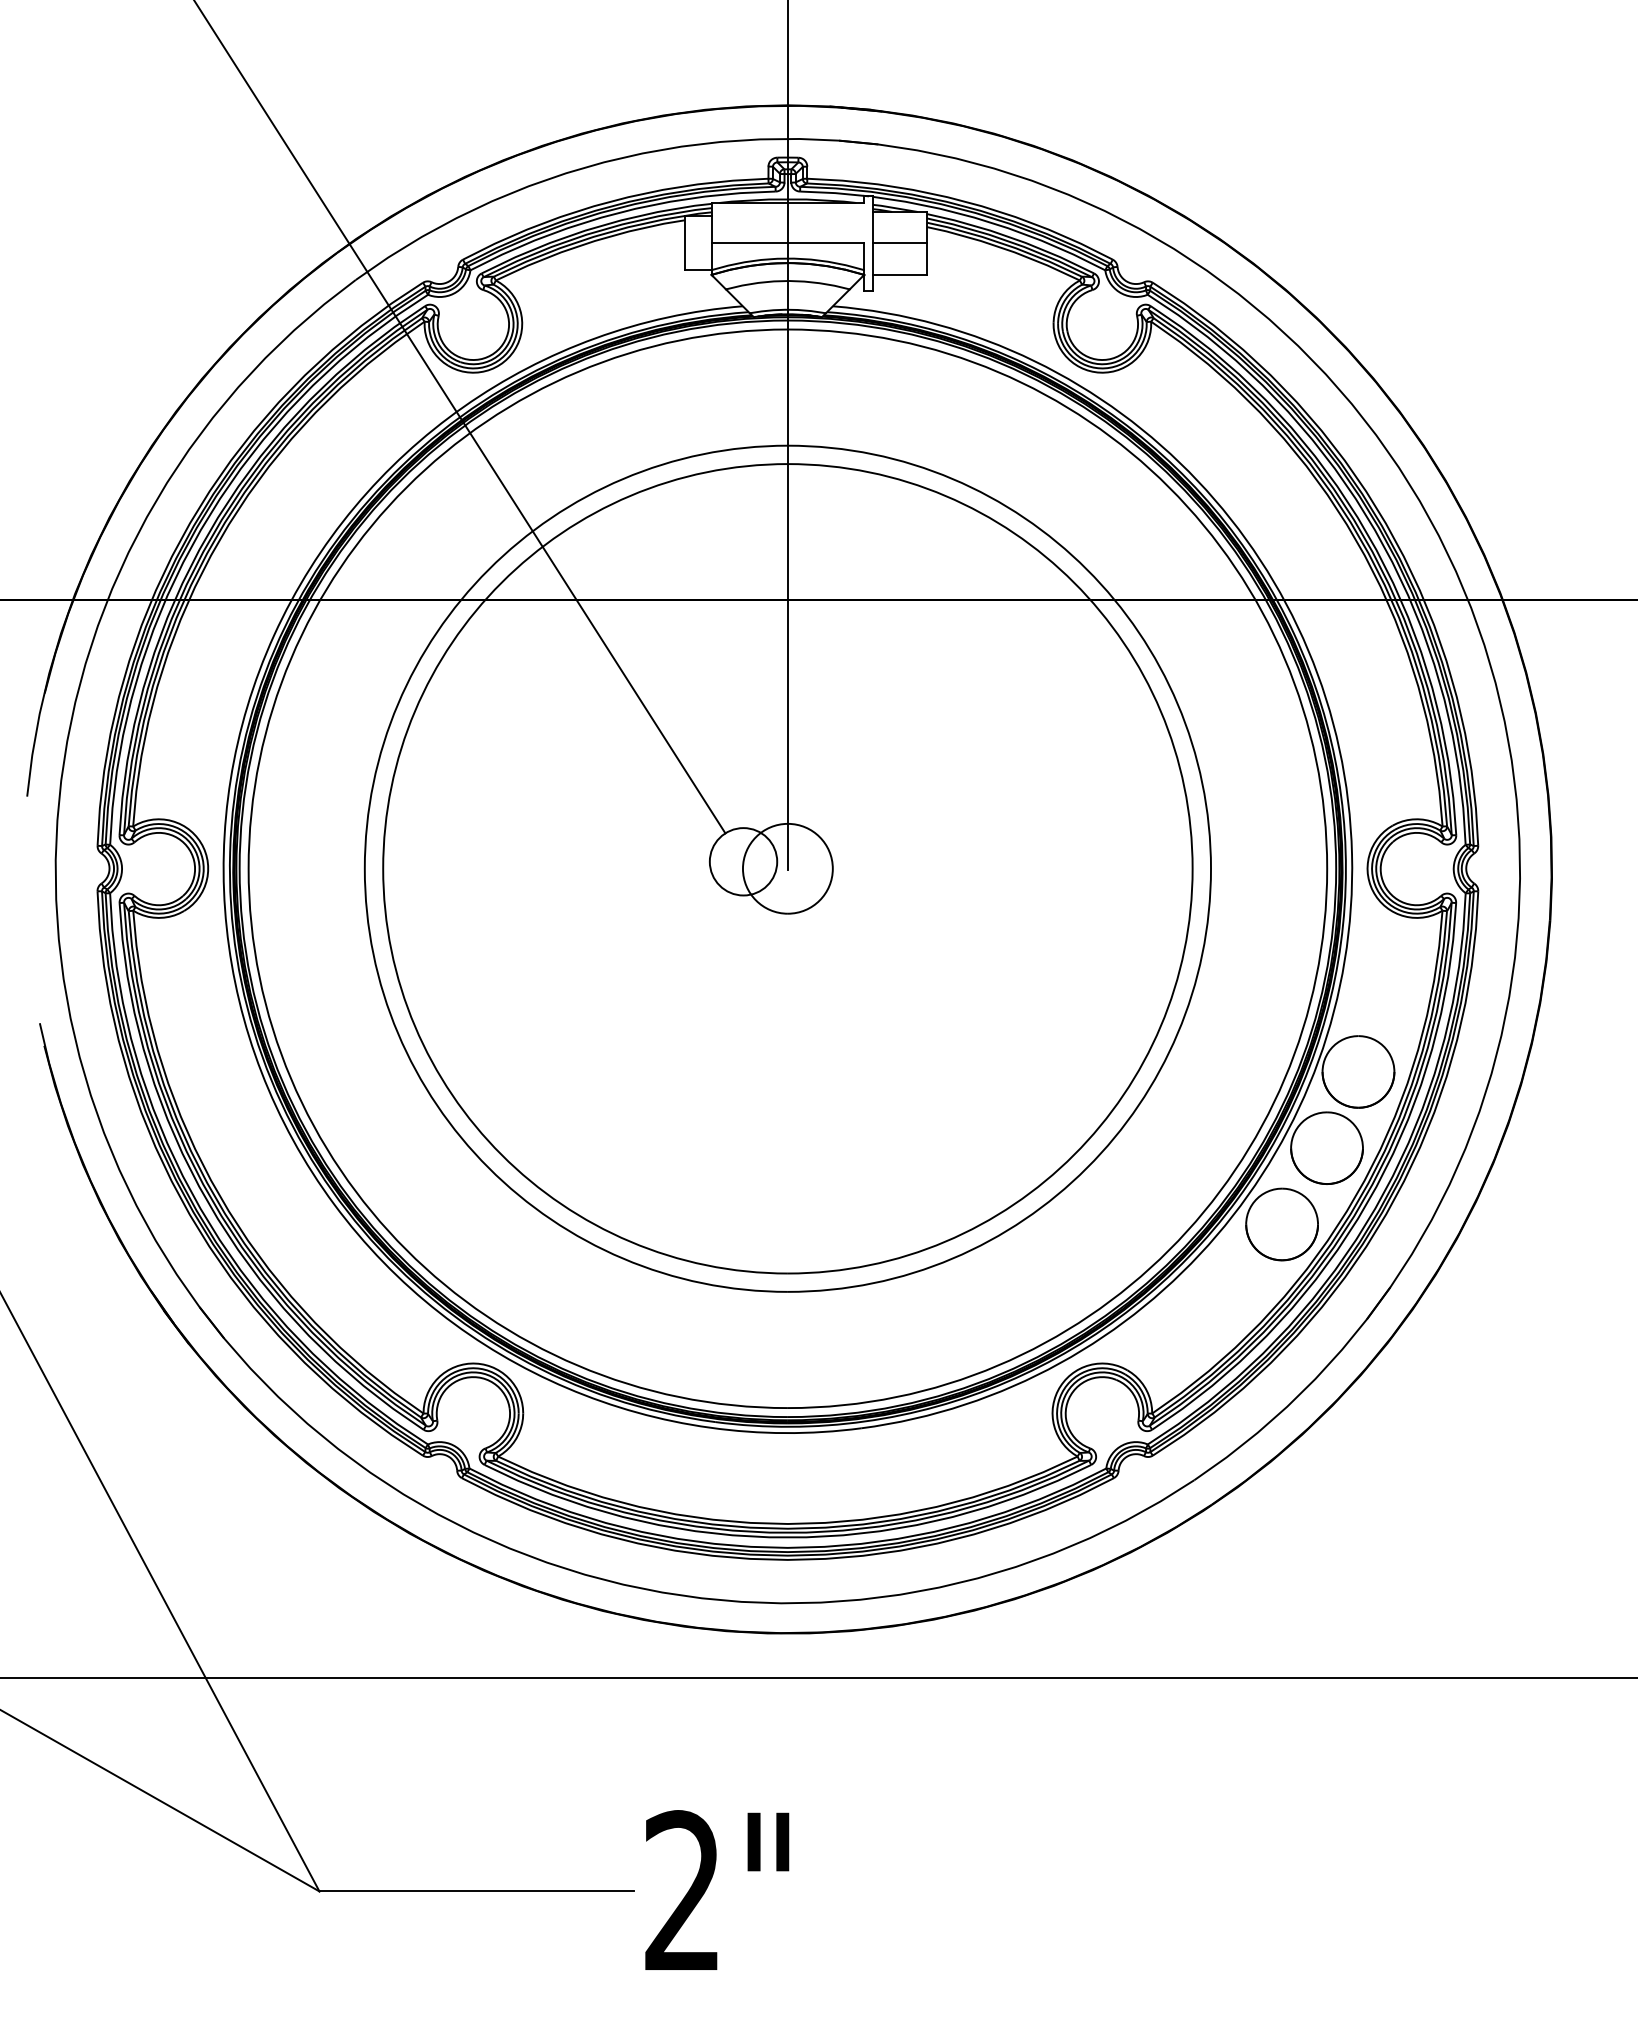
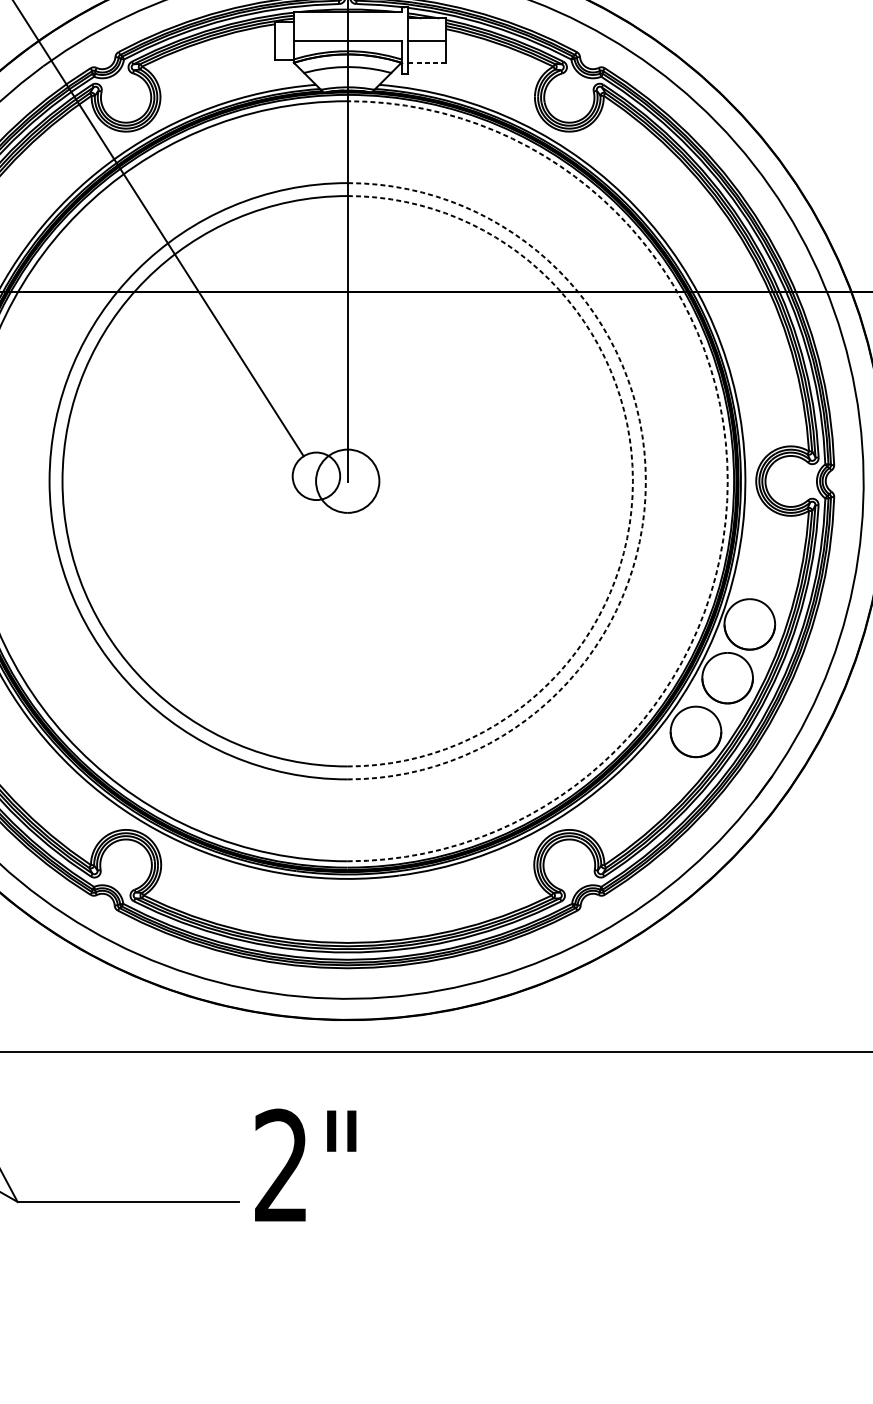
line: (900, 274) -> (427, 62), solid -> dashed
arc: (1192, 868) -> (632, 481), solid -> dashed
arc: (1211, 868) -> (646, 481), solid -> dashed
arc: (1327, 868) -> (727, 481), solid -> dashed
text: (717, 1889) -> (305, 1164), moved

